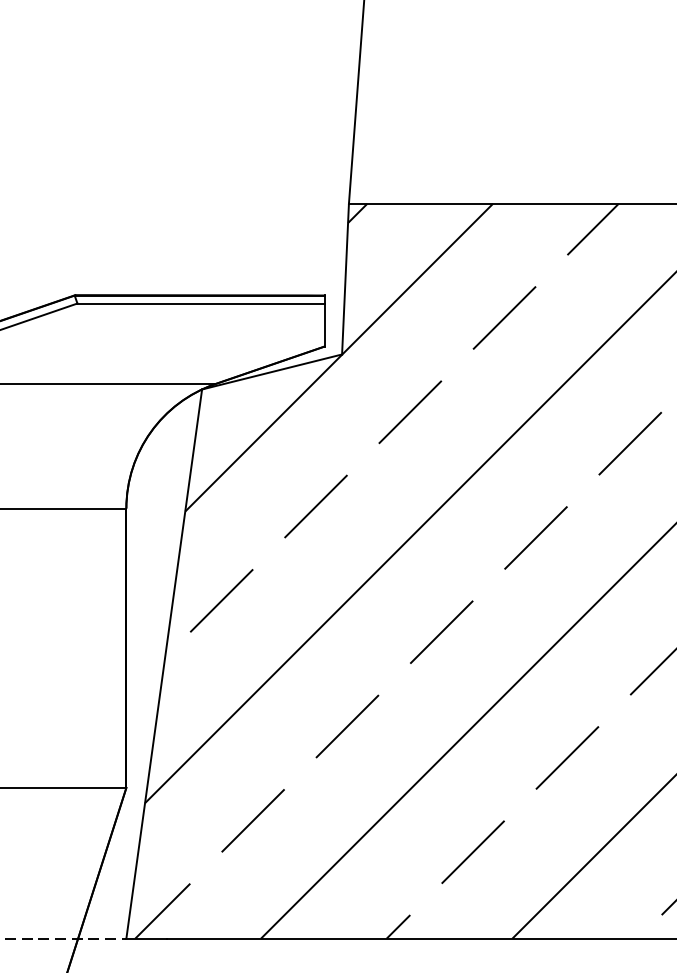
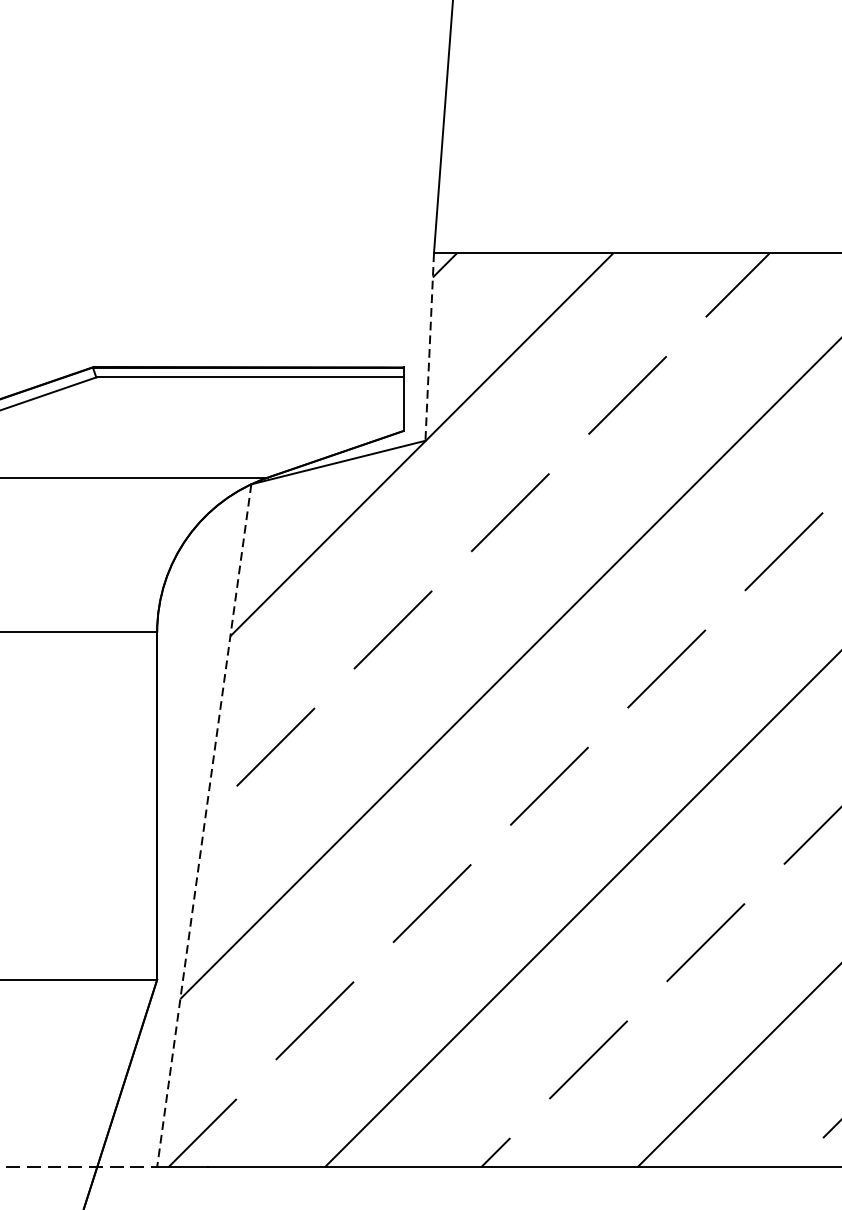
line: (345, 279) -> (429, 347), solid -> dashed
line: (164, 664) -> (204, 826), solid -> dashed

